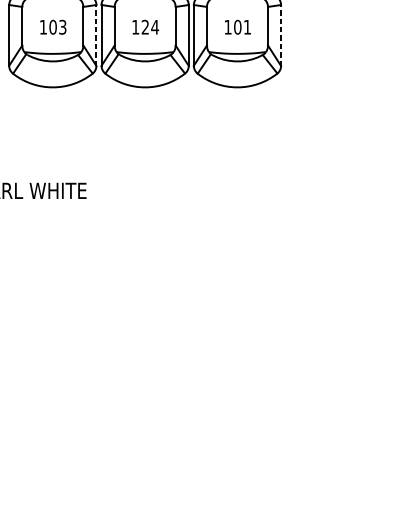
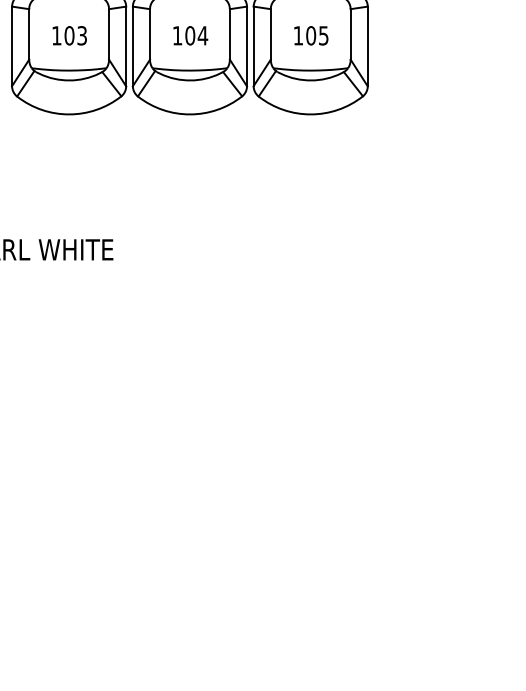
text: (145, 27) -> (190, 35), 124 -> 104
text: (247, 27) -> (323, 35), 101 -> 105
line: (96, 35) -> (126, 46), dashed -> solid
line: (280, 35) -> (367, 46), dashed -> solid

